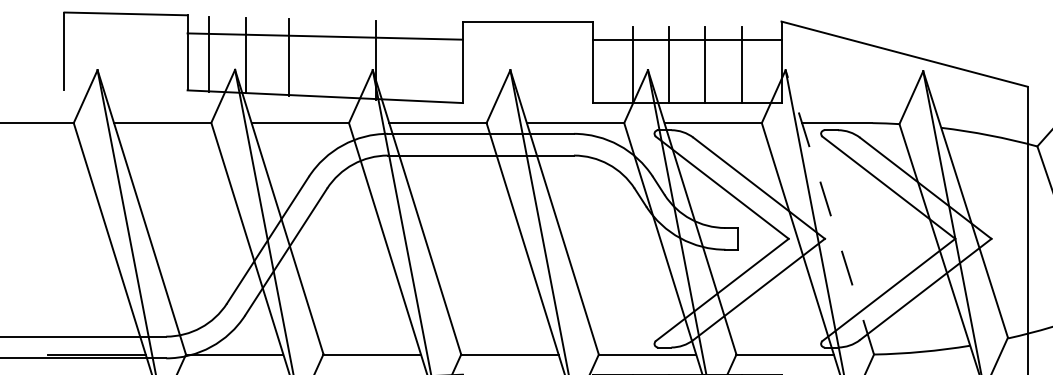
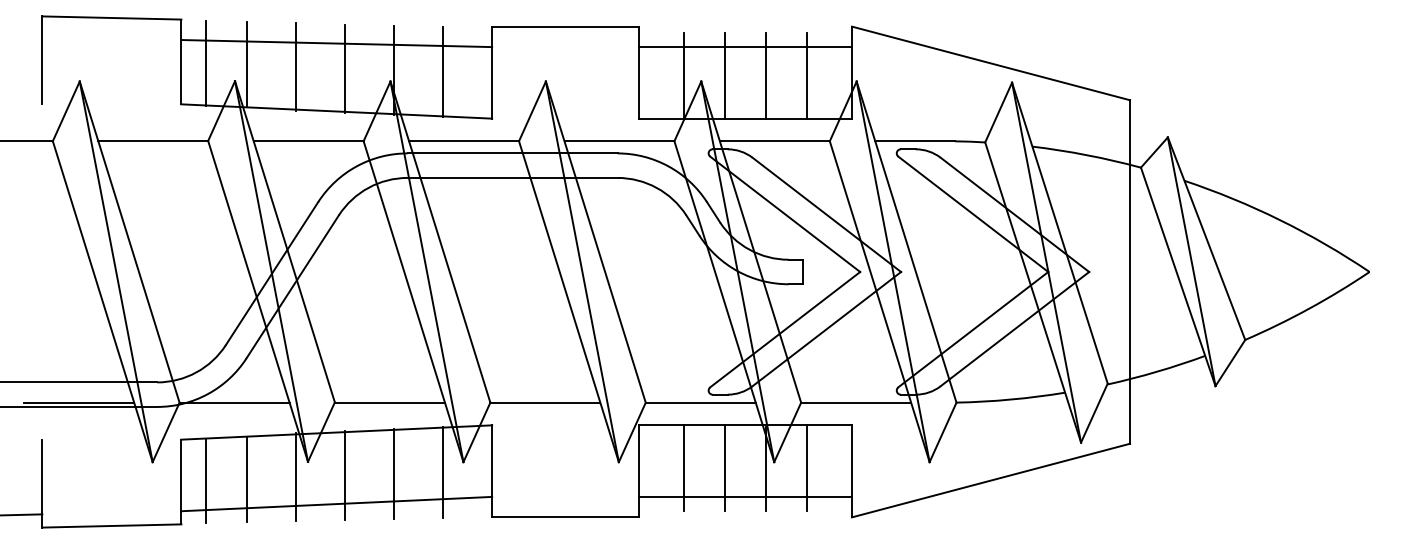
line: (332, 58) -> (344, 68), added
line: (419, 61) -> (443, 71), added
line: (829, 211) -> (906, 241), dashed -> solid

